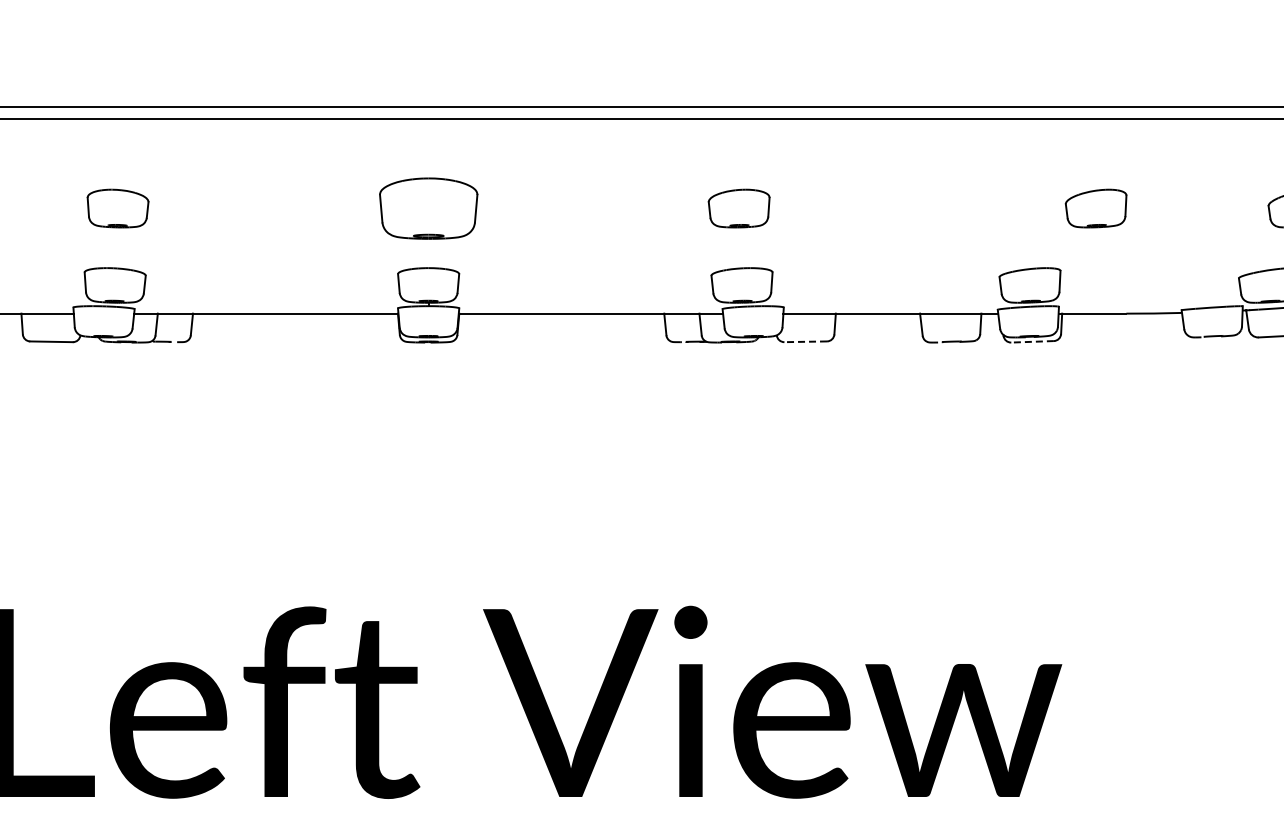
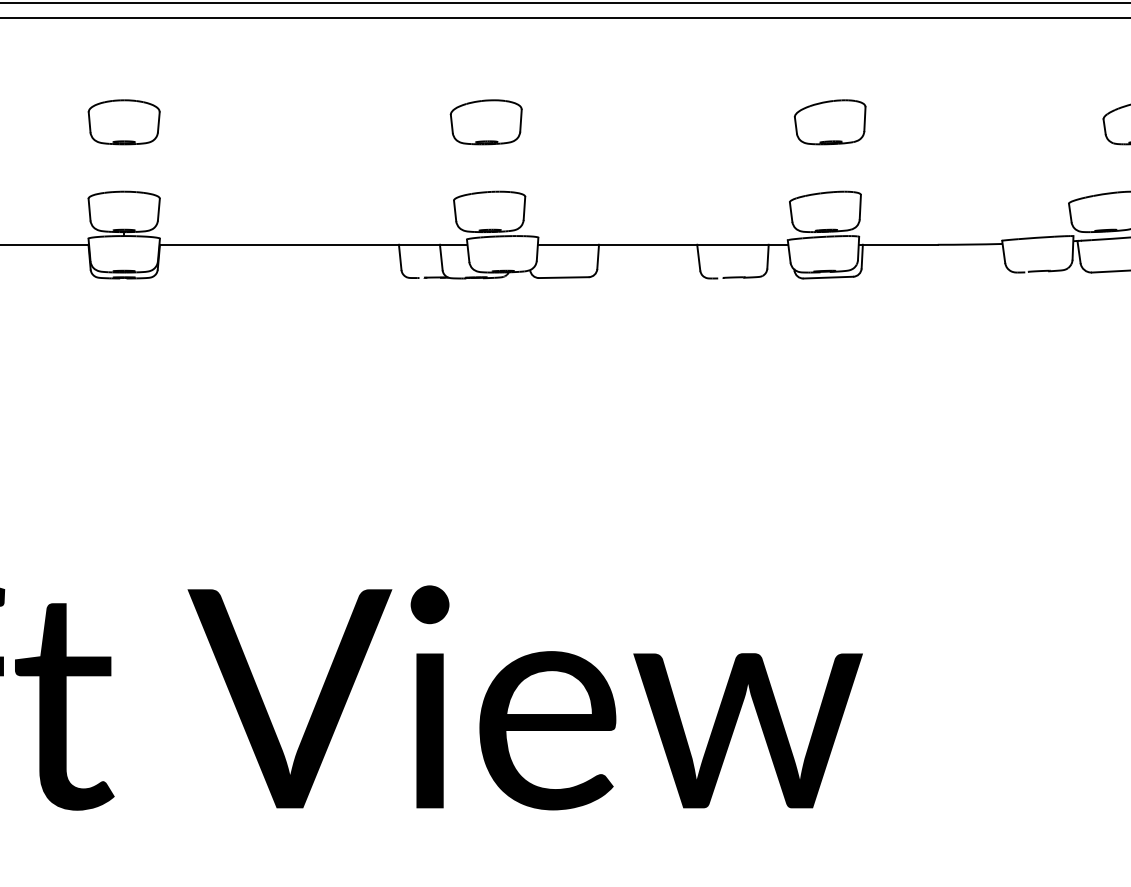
part: (428, 208) -> (124, 122), size x0.62
part: (1095, 208) -> (829, 122), moved
line: (805, 341) -> (563, 277), dashed -> solid
line: (1032, 341) -> (828, 277), dashed -> solid

